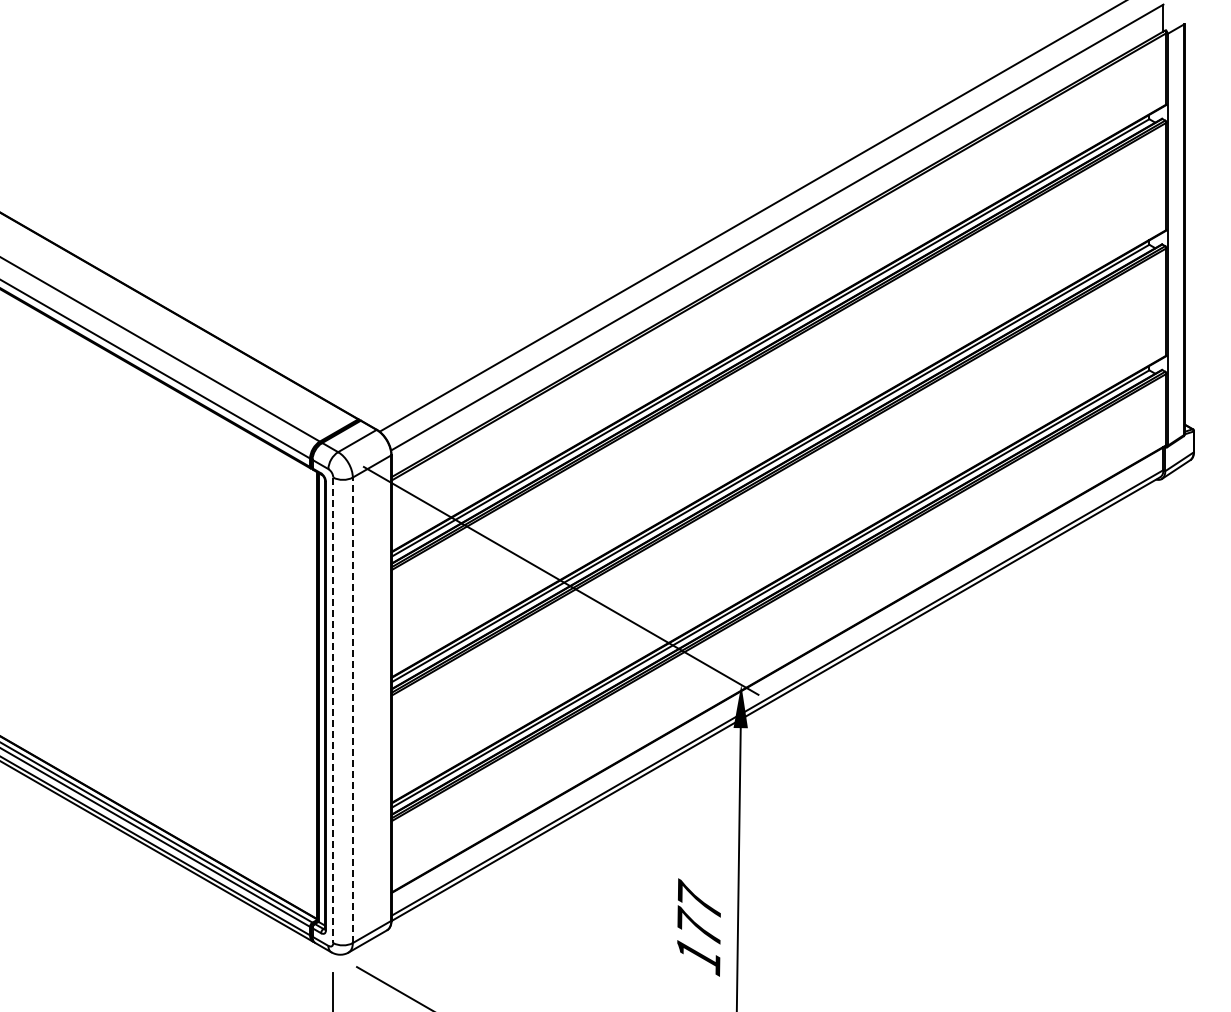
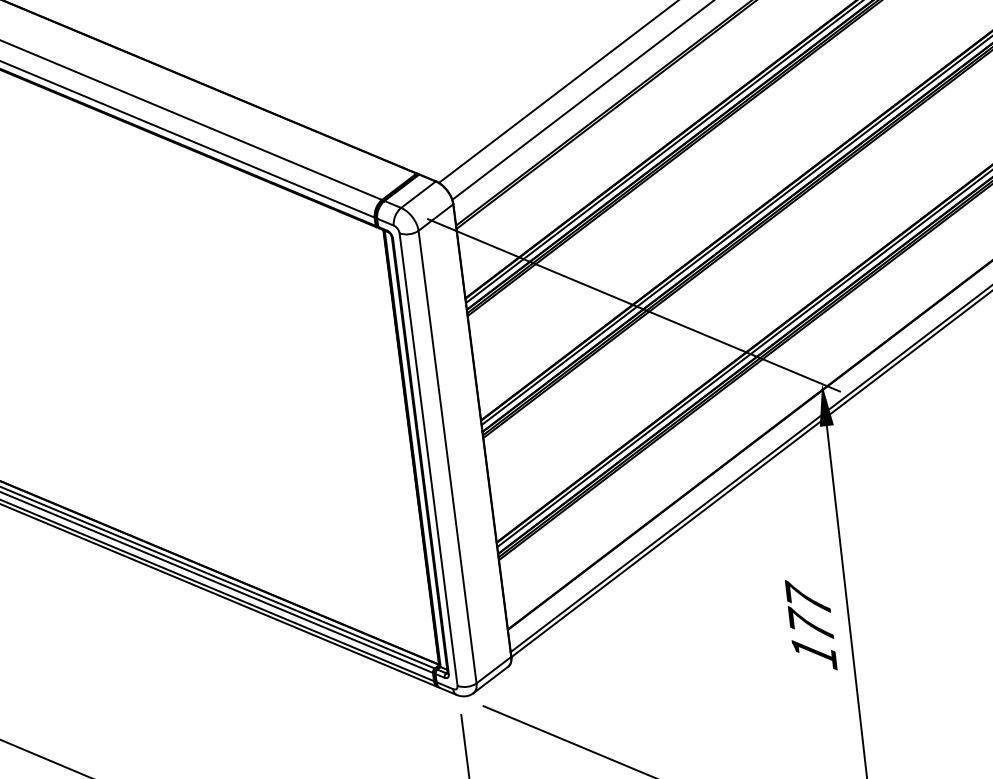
line: (333, 710) -> (428, 459), dashed -> solid
line: (352, 710) -> (447, 457), dashed -> solid

